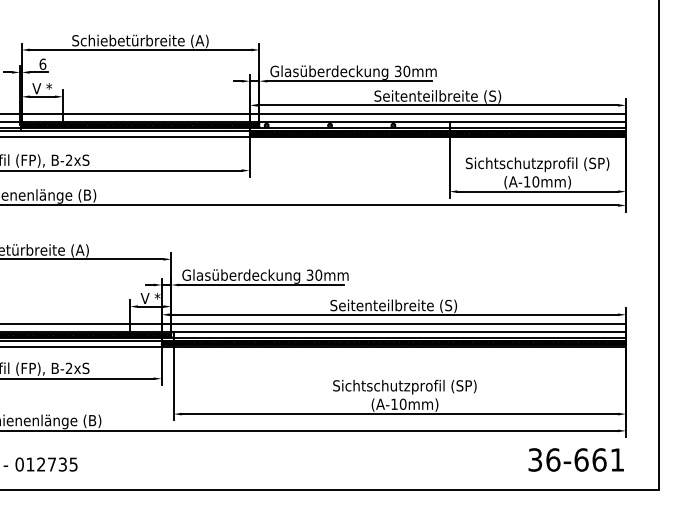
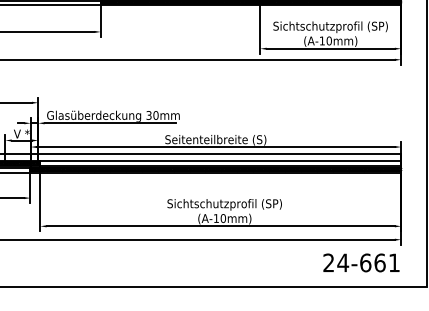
text: (544, 459) -> (336, 262), 36-661 -> 24-661

